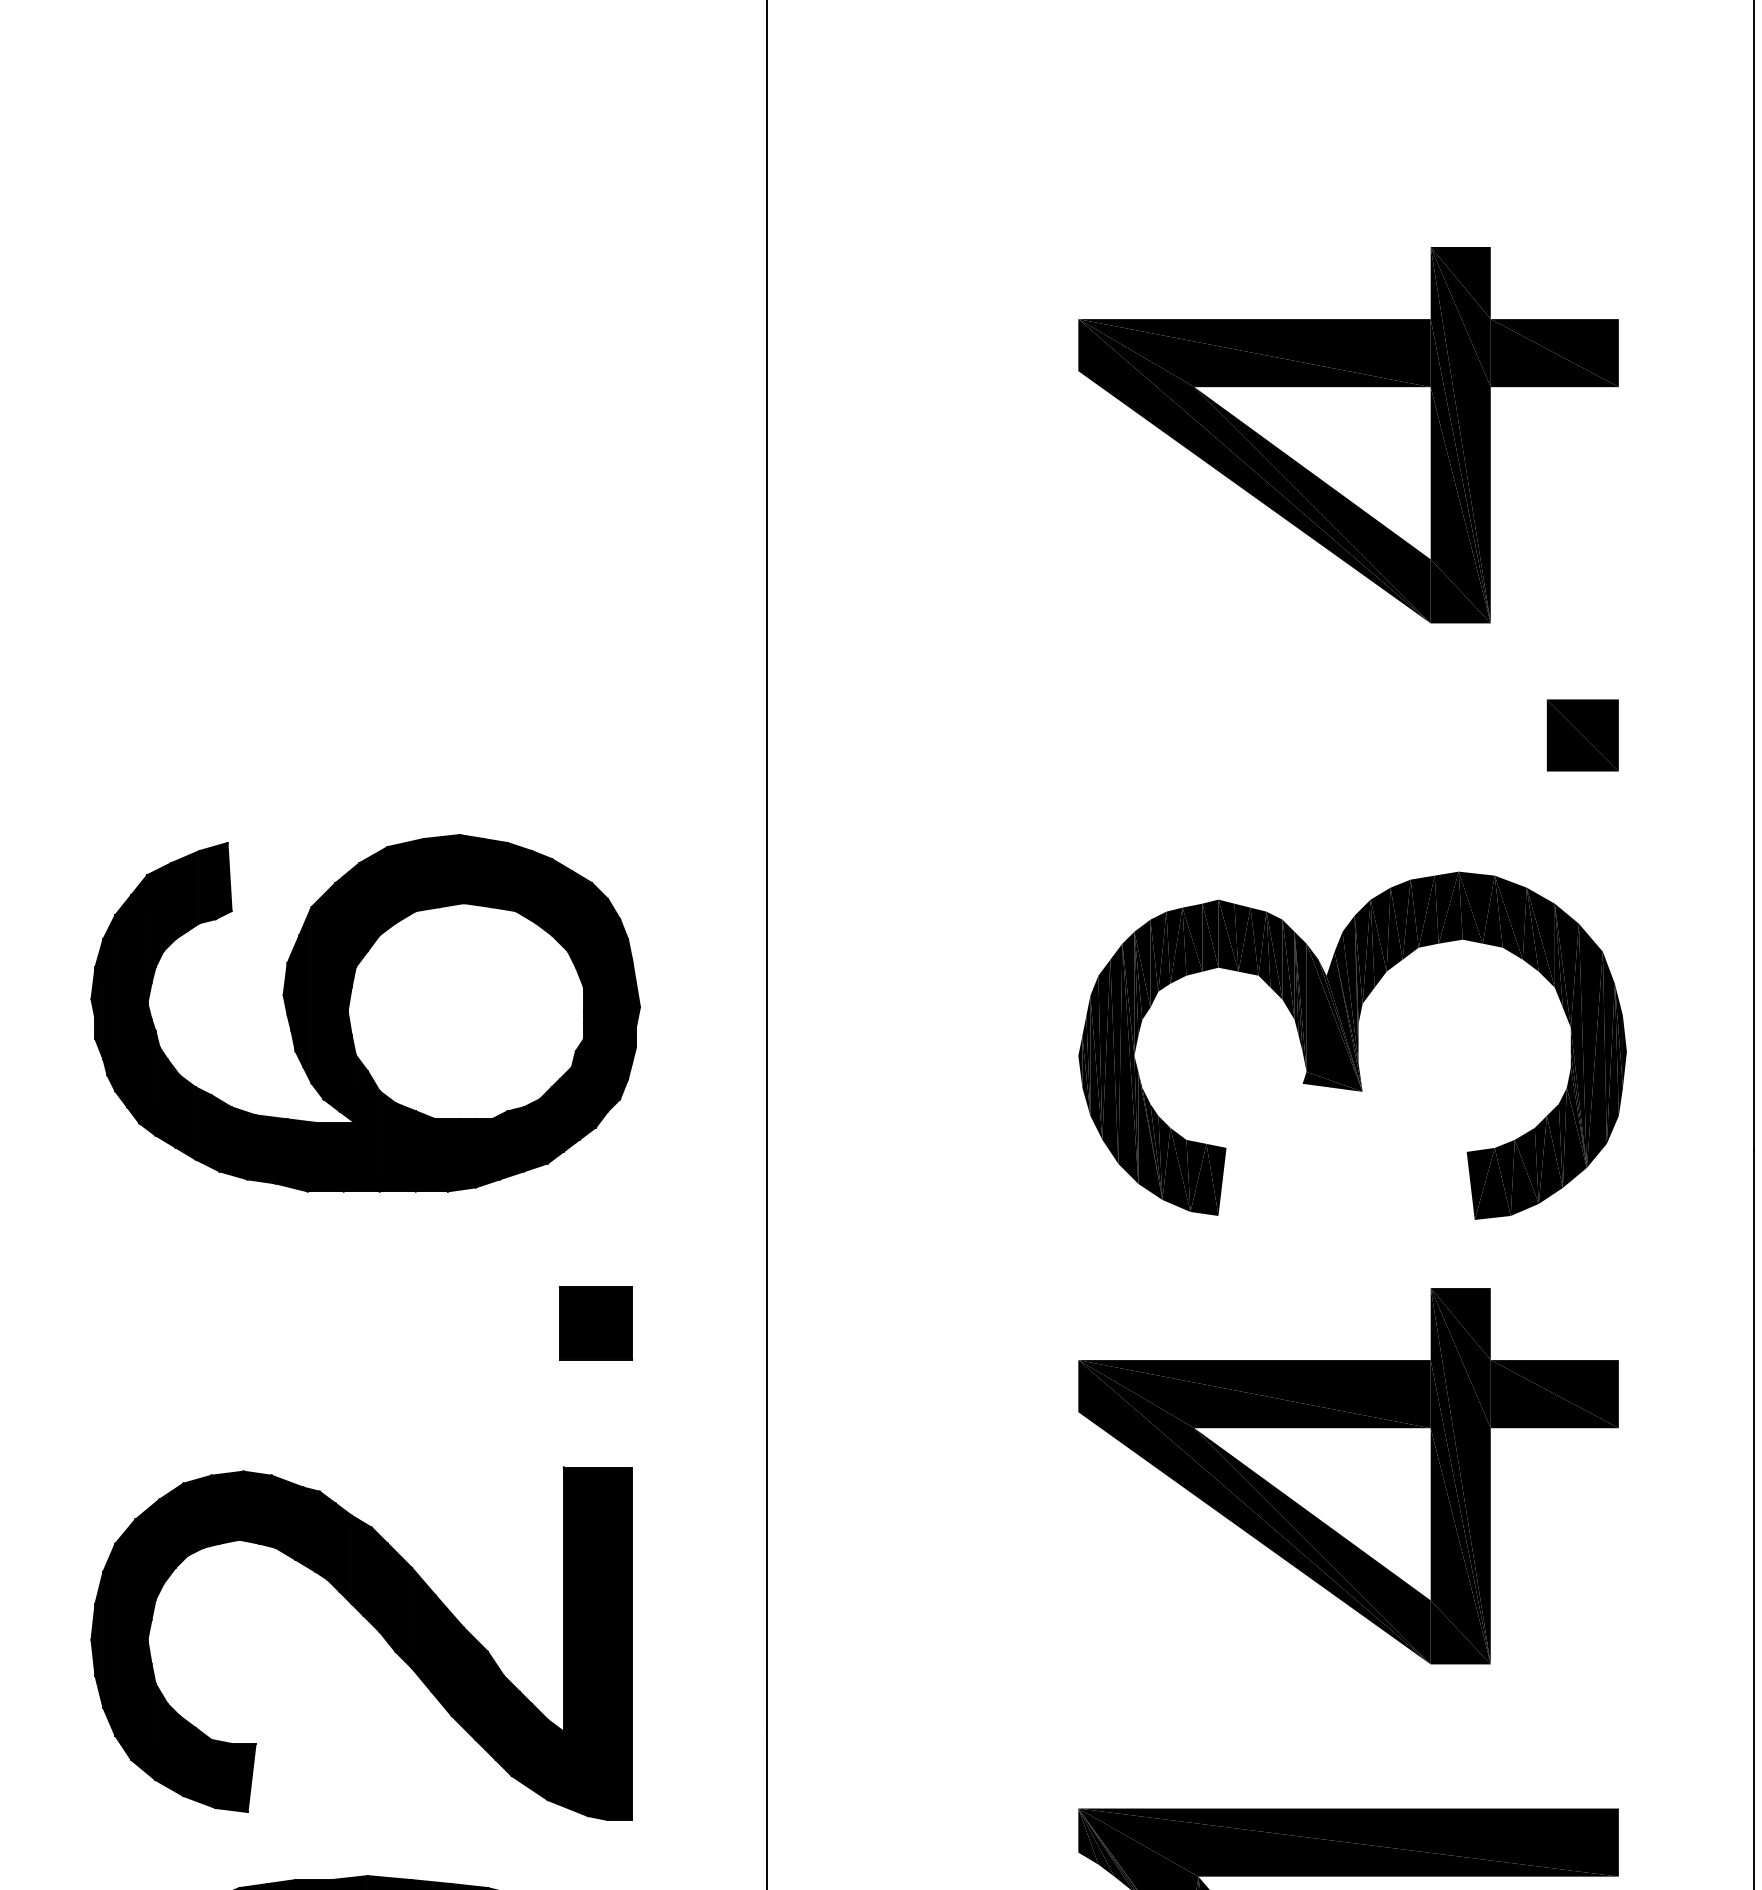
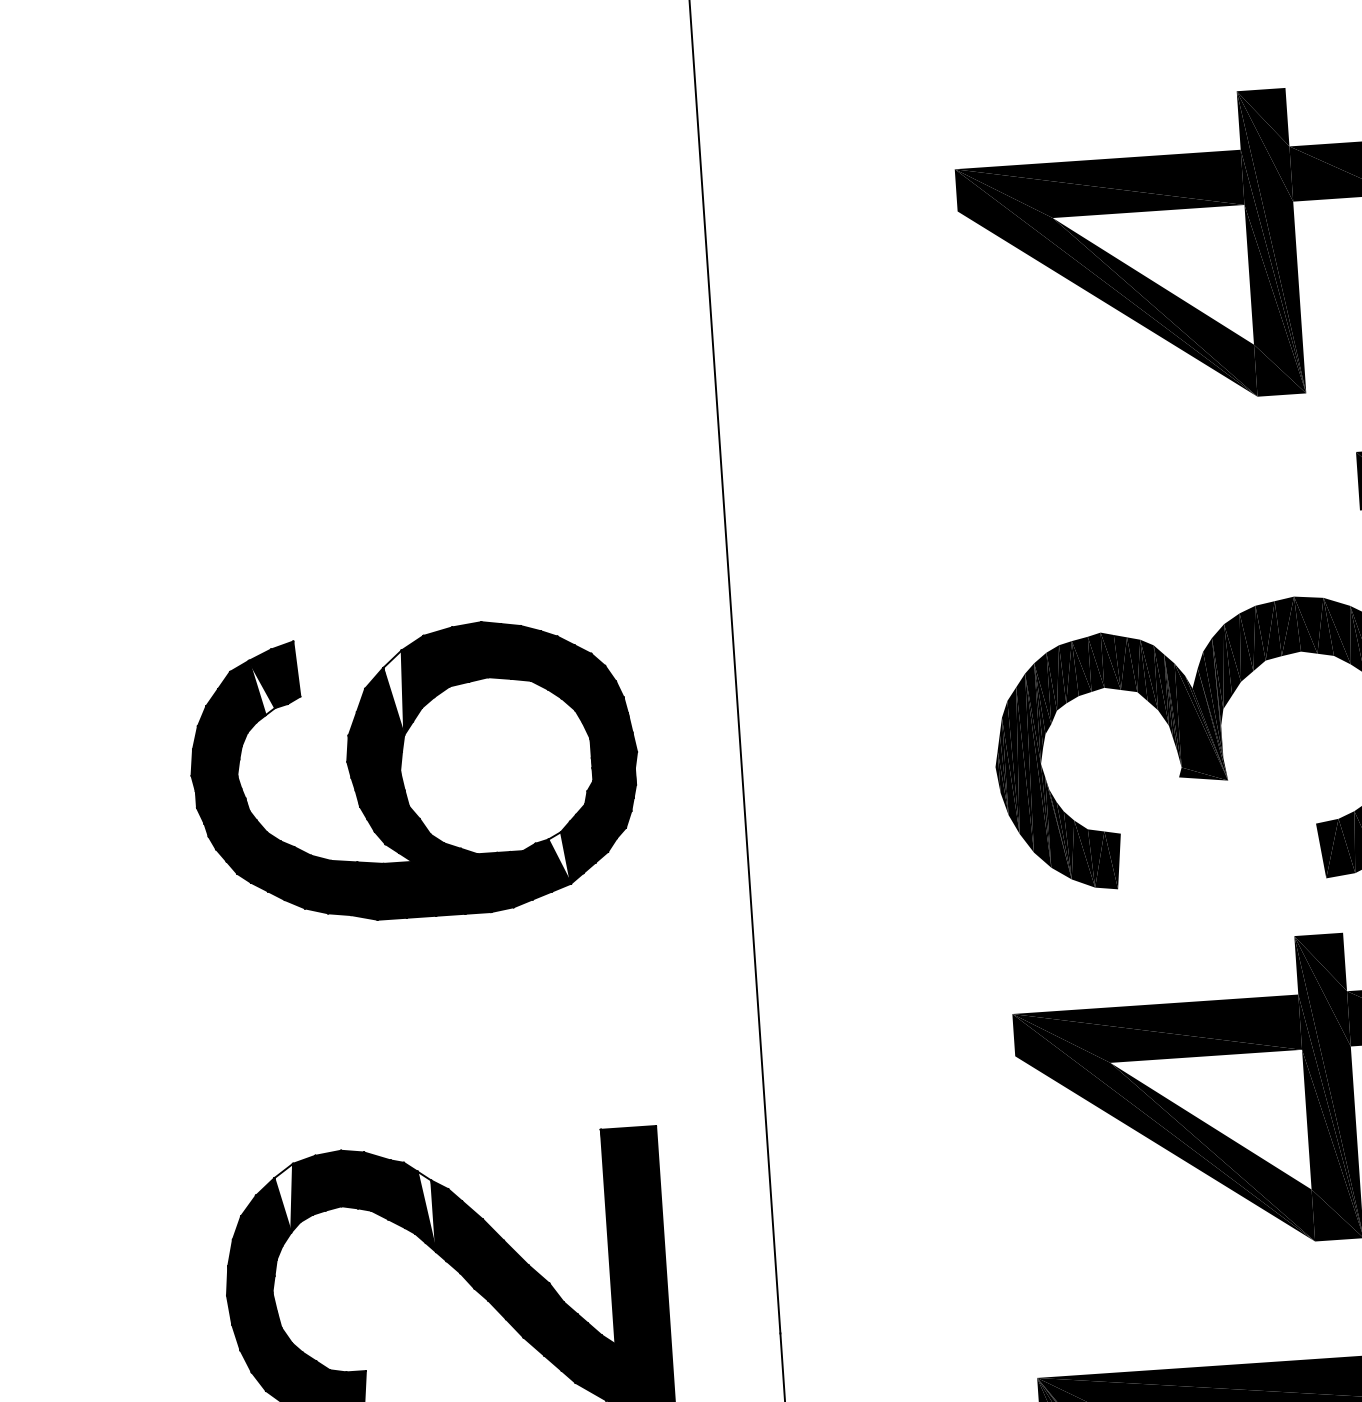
fill: (185, 897) -> (262, 688), removed
fill: (347, 915) -> (394, 693), removed
fill: (535, 1131) -> (559, 858), removed
part: (595, 1323) -> (618, 1011), removed
fill: (171, 1525) -> (285, 1198), removed
fill: (343, 1553) -> (426, 1211), removed

